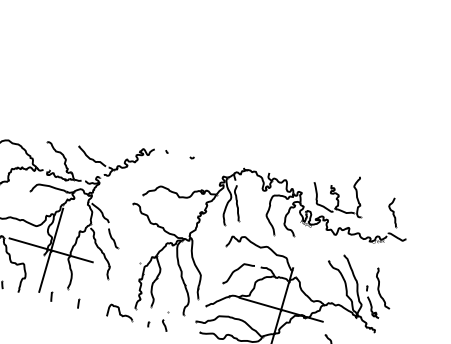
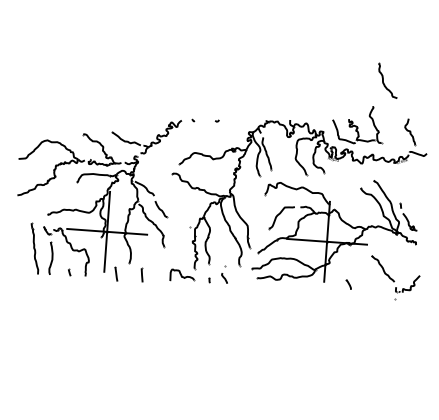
part: (383, 287) -> (387, 80), moved
part: (51, 296) -> (116, 273), size x1.6
part: (78, 303) -> (142, 274), size x1.6

